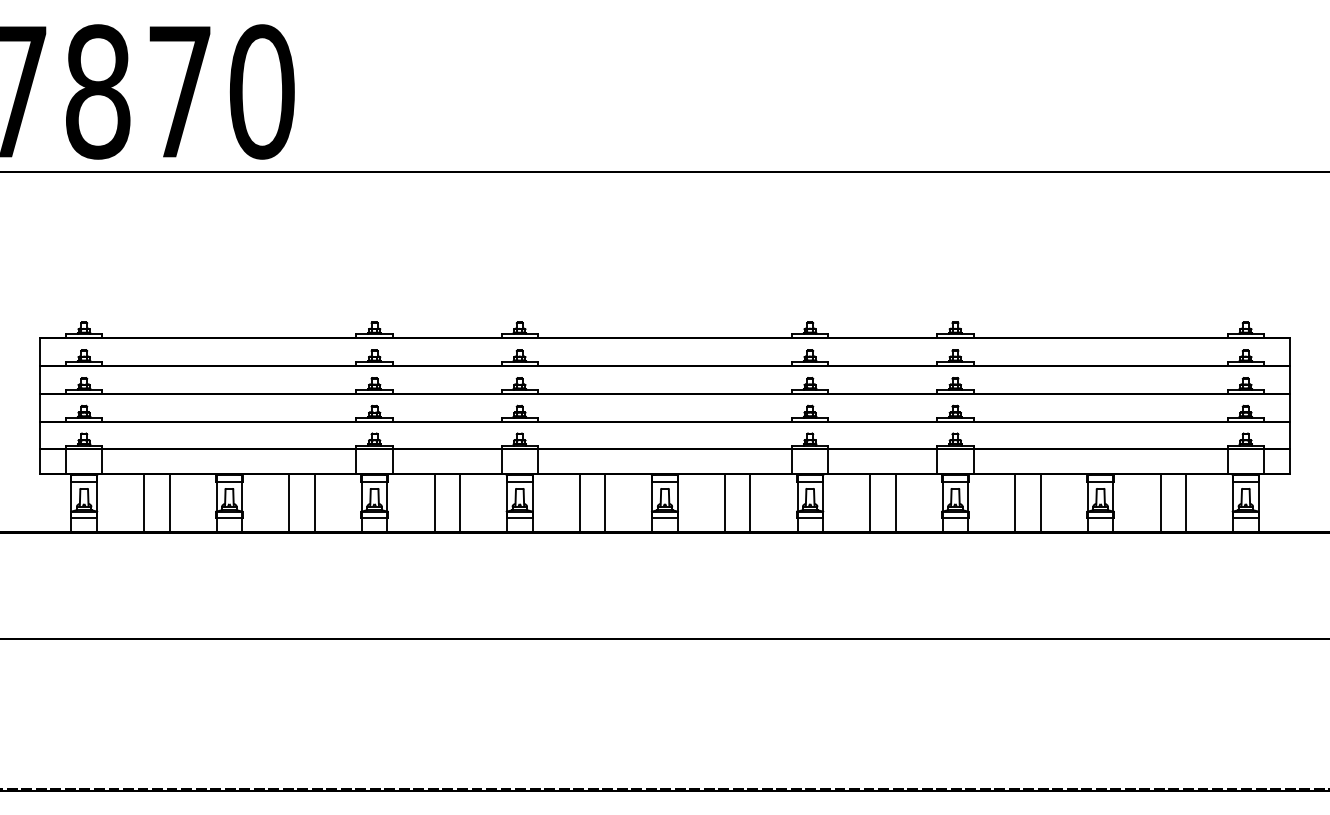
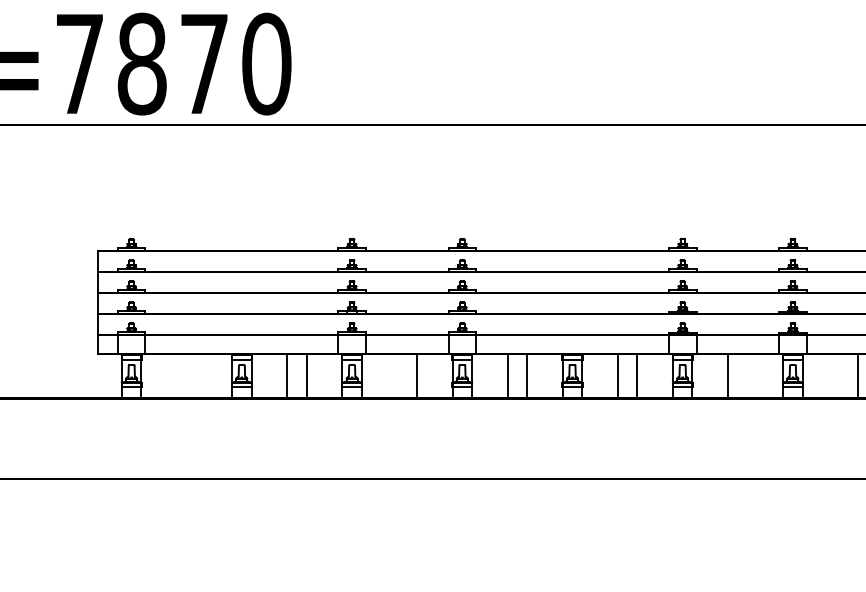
line: (144, 503) -> (177, 376), removed
line: (169, 503) -> (196, 376), removed
line: (434, 503) -> (397, 376), removed
line: (895, 503) -> (747, 376), removed
line: (1015, 503) -> (838, 376), removed

